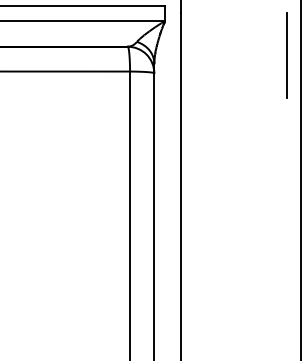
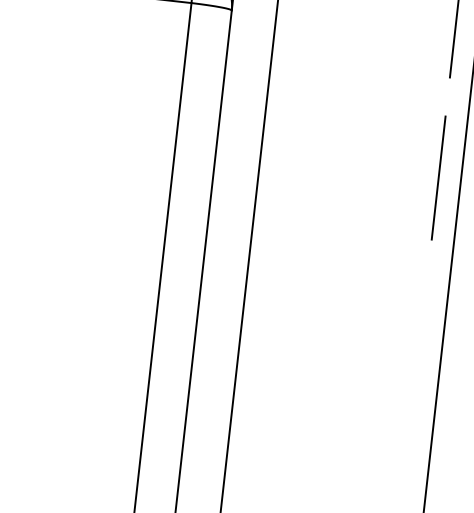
line: (286, 158) -> (437, 178), added

